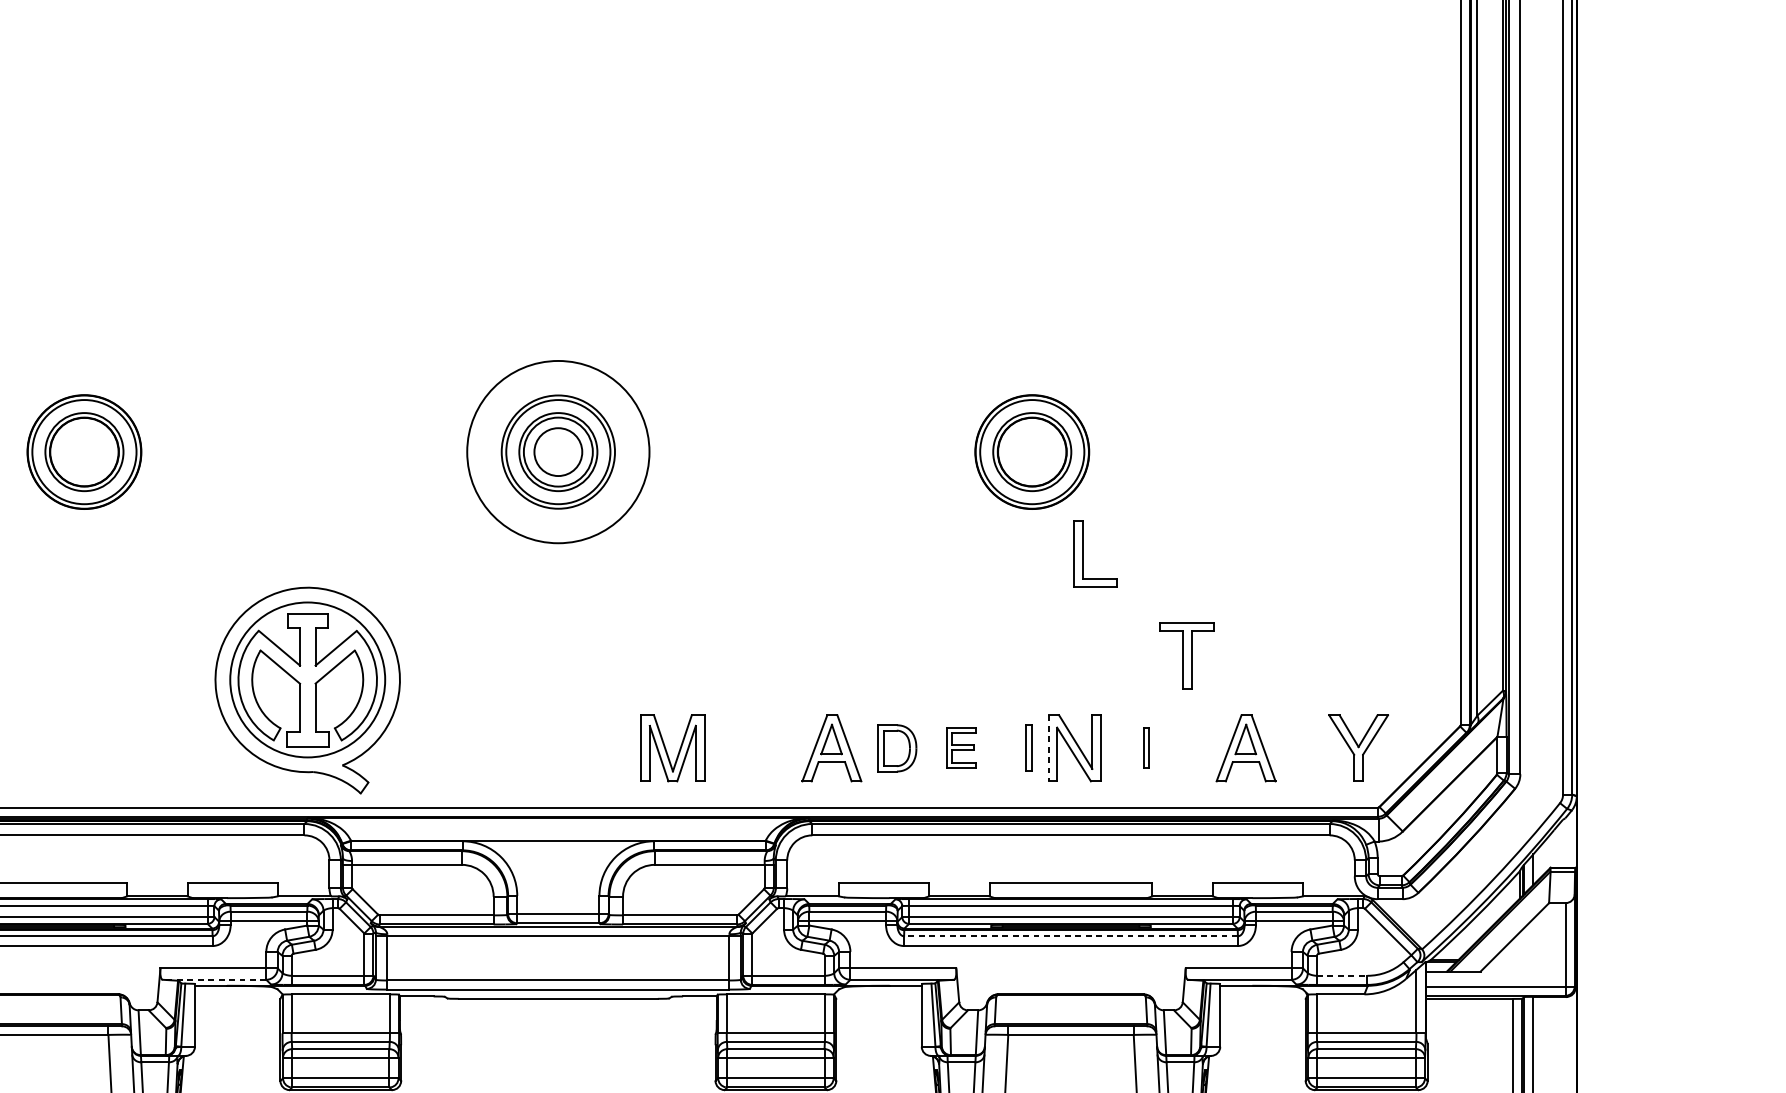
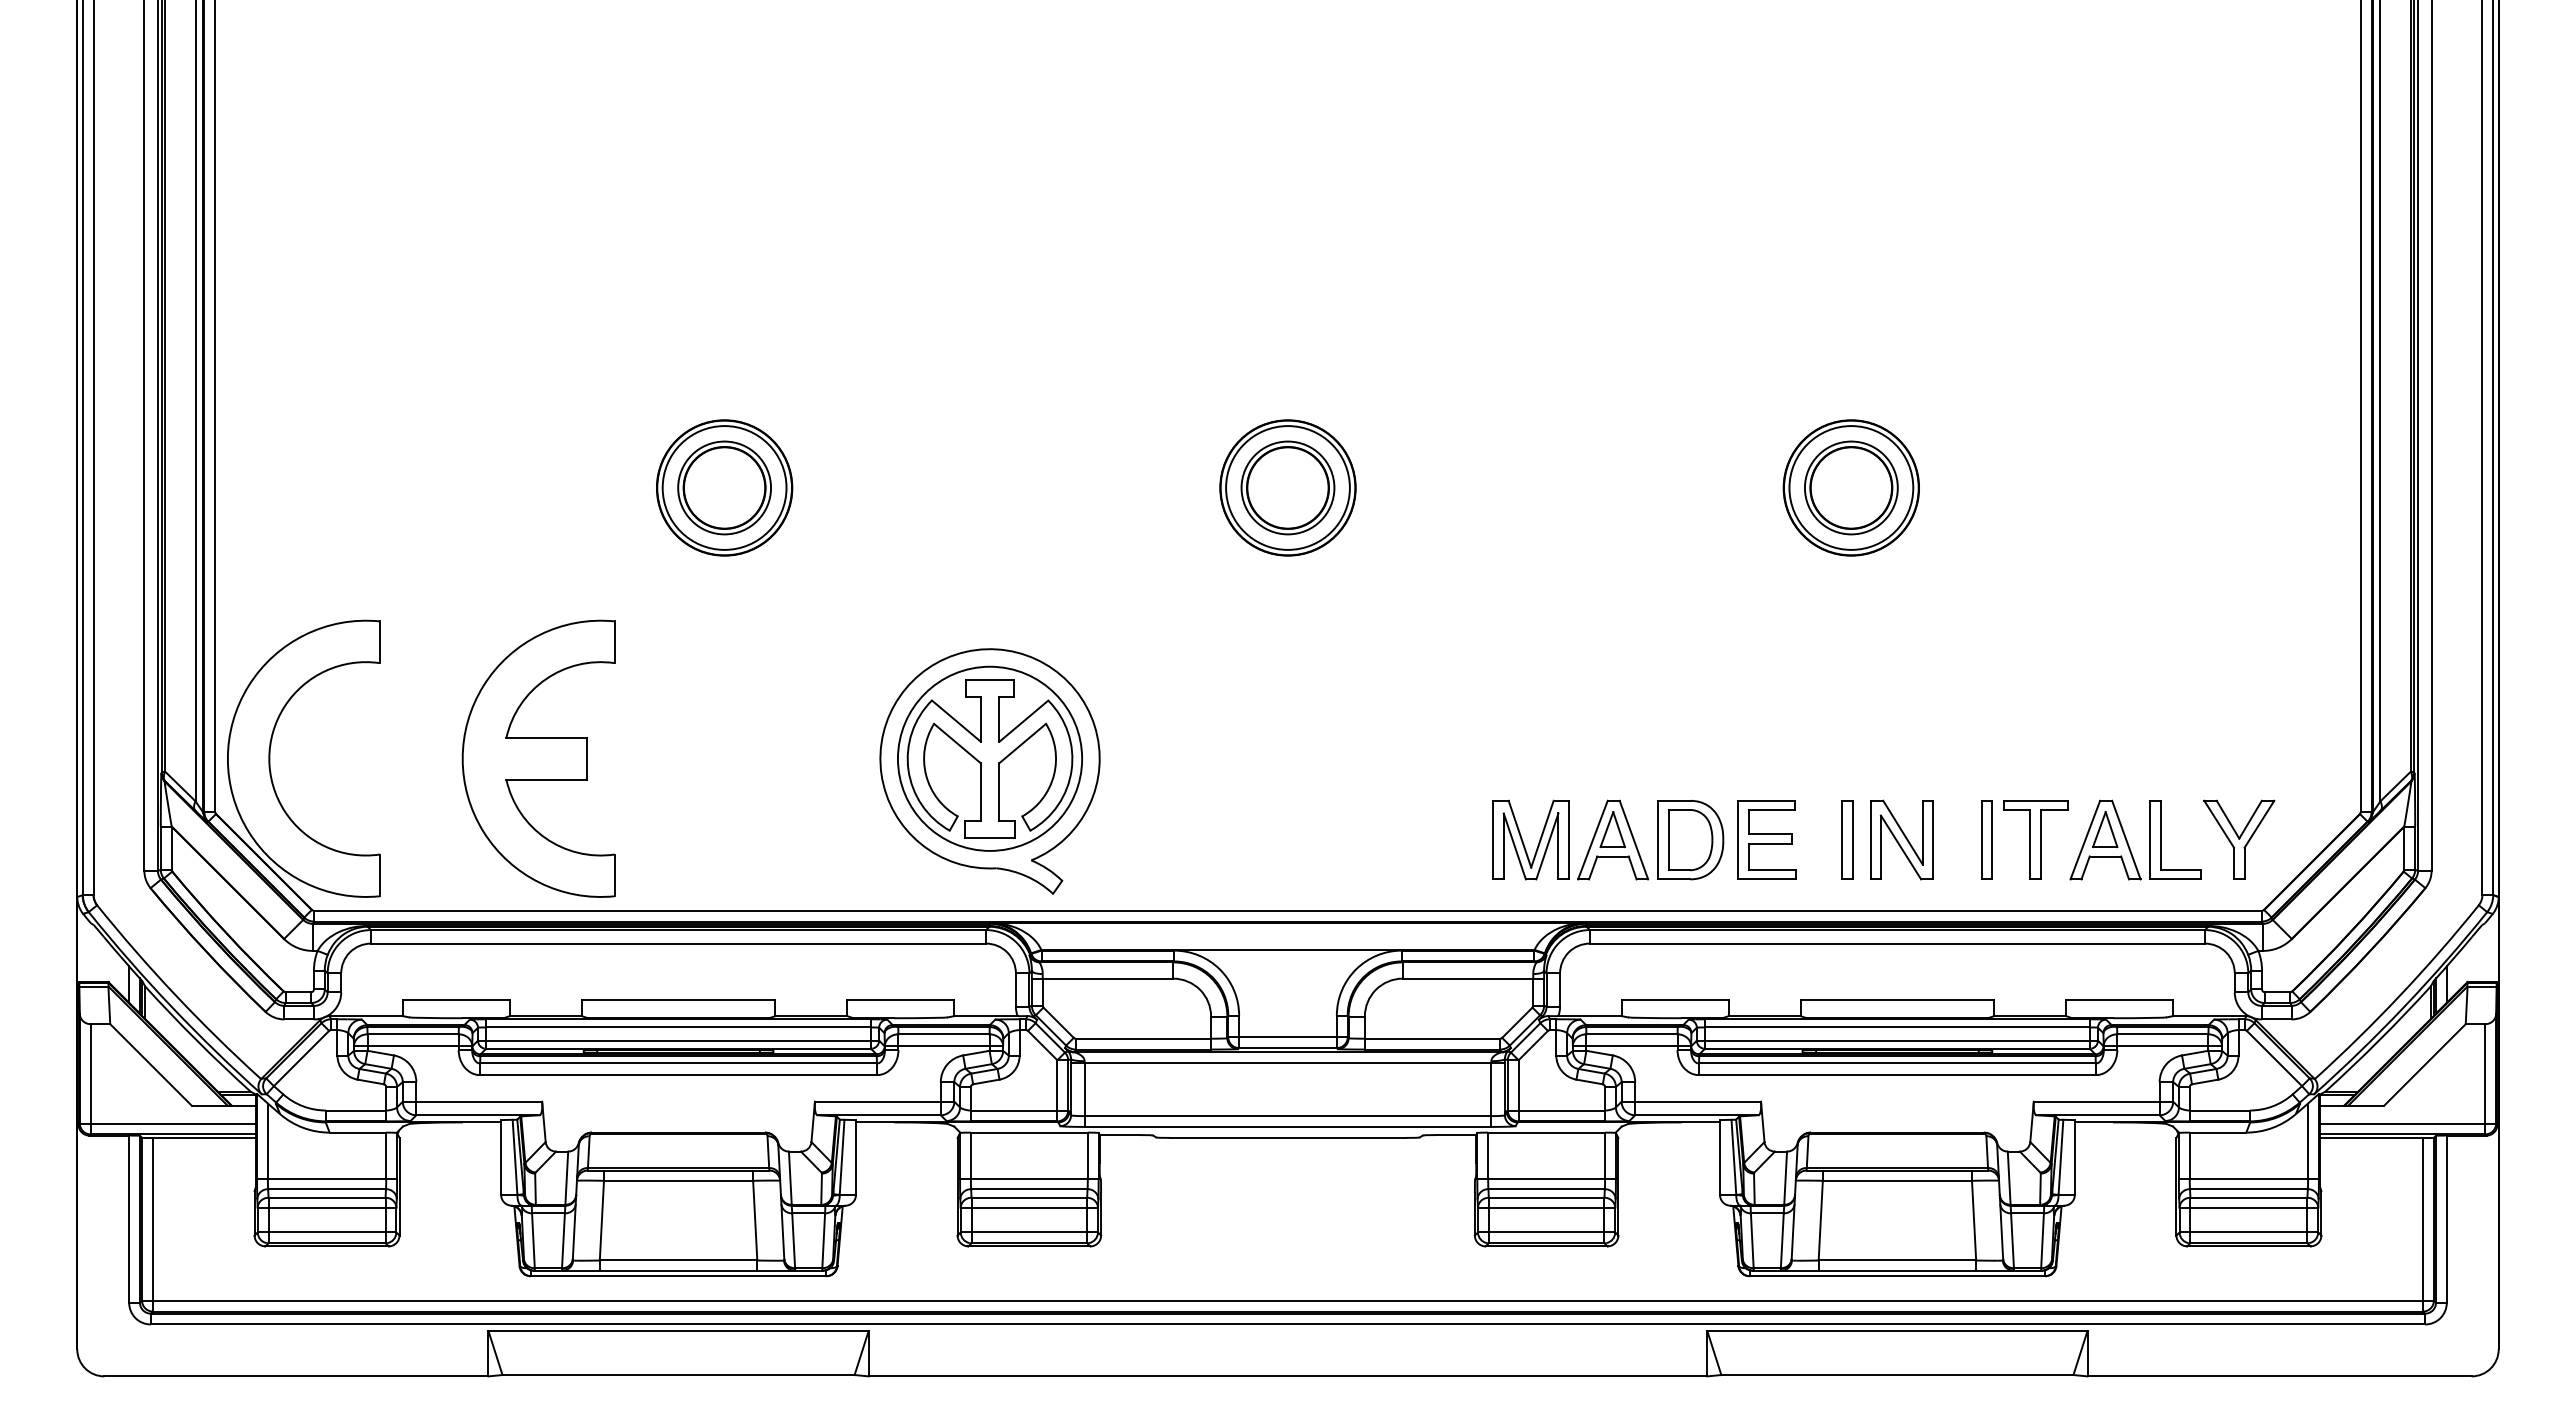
circle: (557, 451) -> (1287, 487), size x0.62
circle: (557, 451) -> (1287, 487), size x1.43
part: (1083, 553) -> (2161, 839), moved
part: (1187, 655) -> (2035, 839), moved
part: (960, 747) -> (1766, 839), size x1.67
part: (1029, 747) -> (1847, 839), size x1.43
part: (1145, 747) -> (1986, 839), size x1.67
part: (896, 748) -> (1690, 840), size x1.43
line: (1048, 748) -> (1870, 840), dashed -> solid
part: (667, 751) -> (1524, 843), moved
line: (1070, 936) -> (1896, 1063), dashed -> solid
line: (1342, 975) -> (2220, 1110), dashed -> solid
line: (214, 979) -> (879, 1115), dashed -> solid

